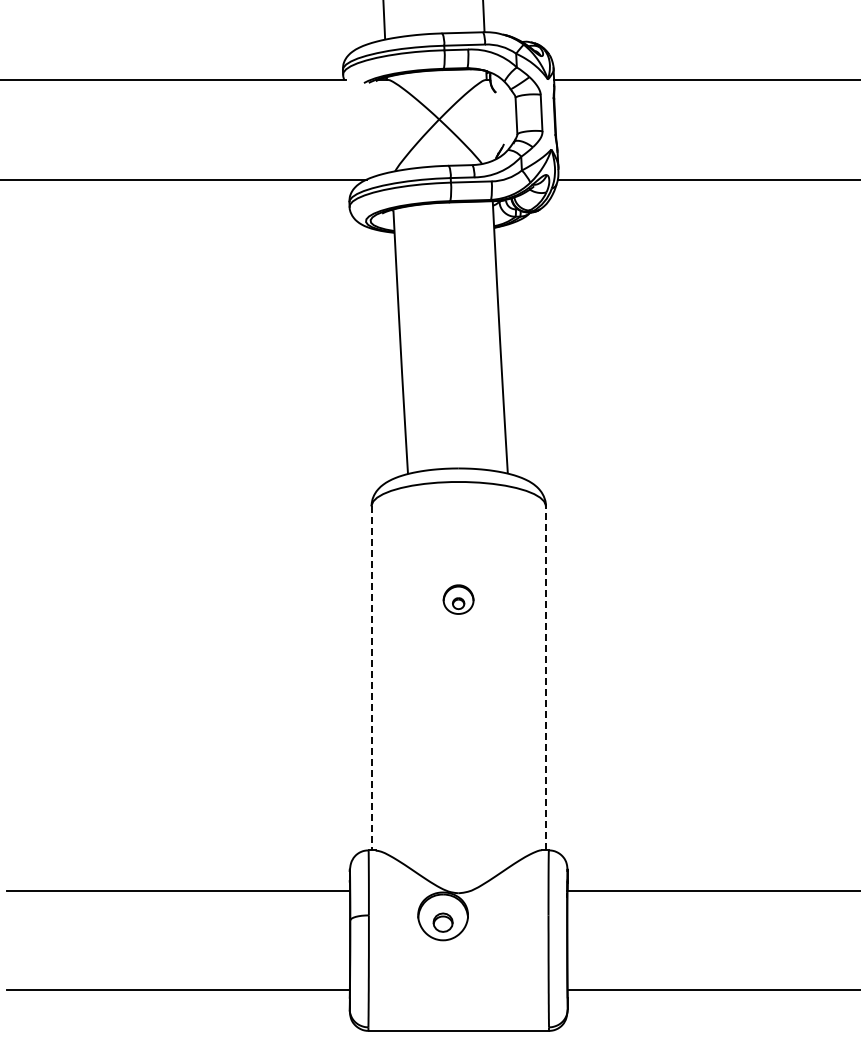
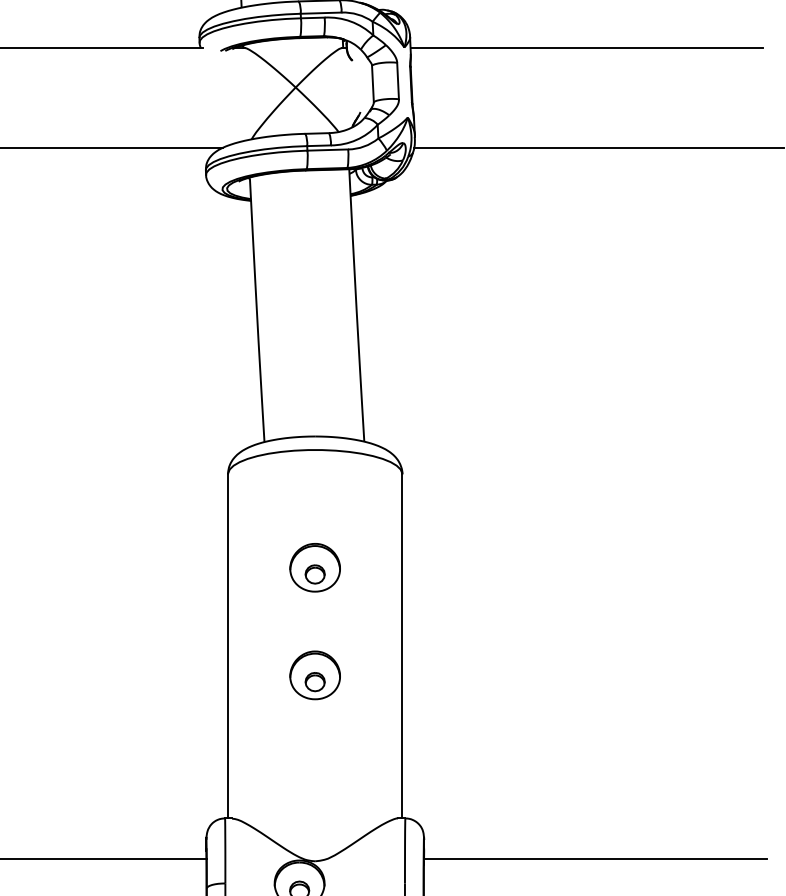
part: (458, 599) -> (314, 567), size x1.67
line: (545, 677) -> (401, 645), dashed -> solid
line: (371, 678) -> (227, 646), dashed -> solid
part: (458, 707) -> (314, 675), added

